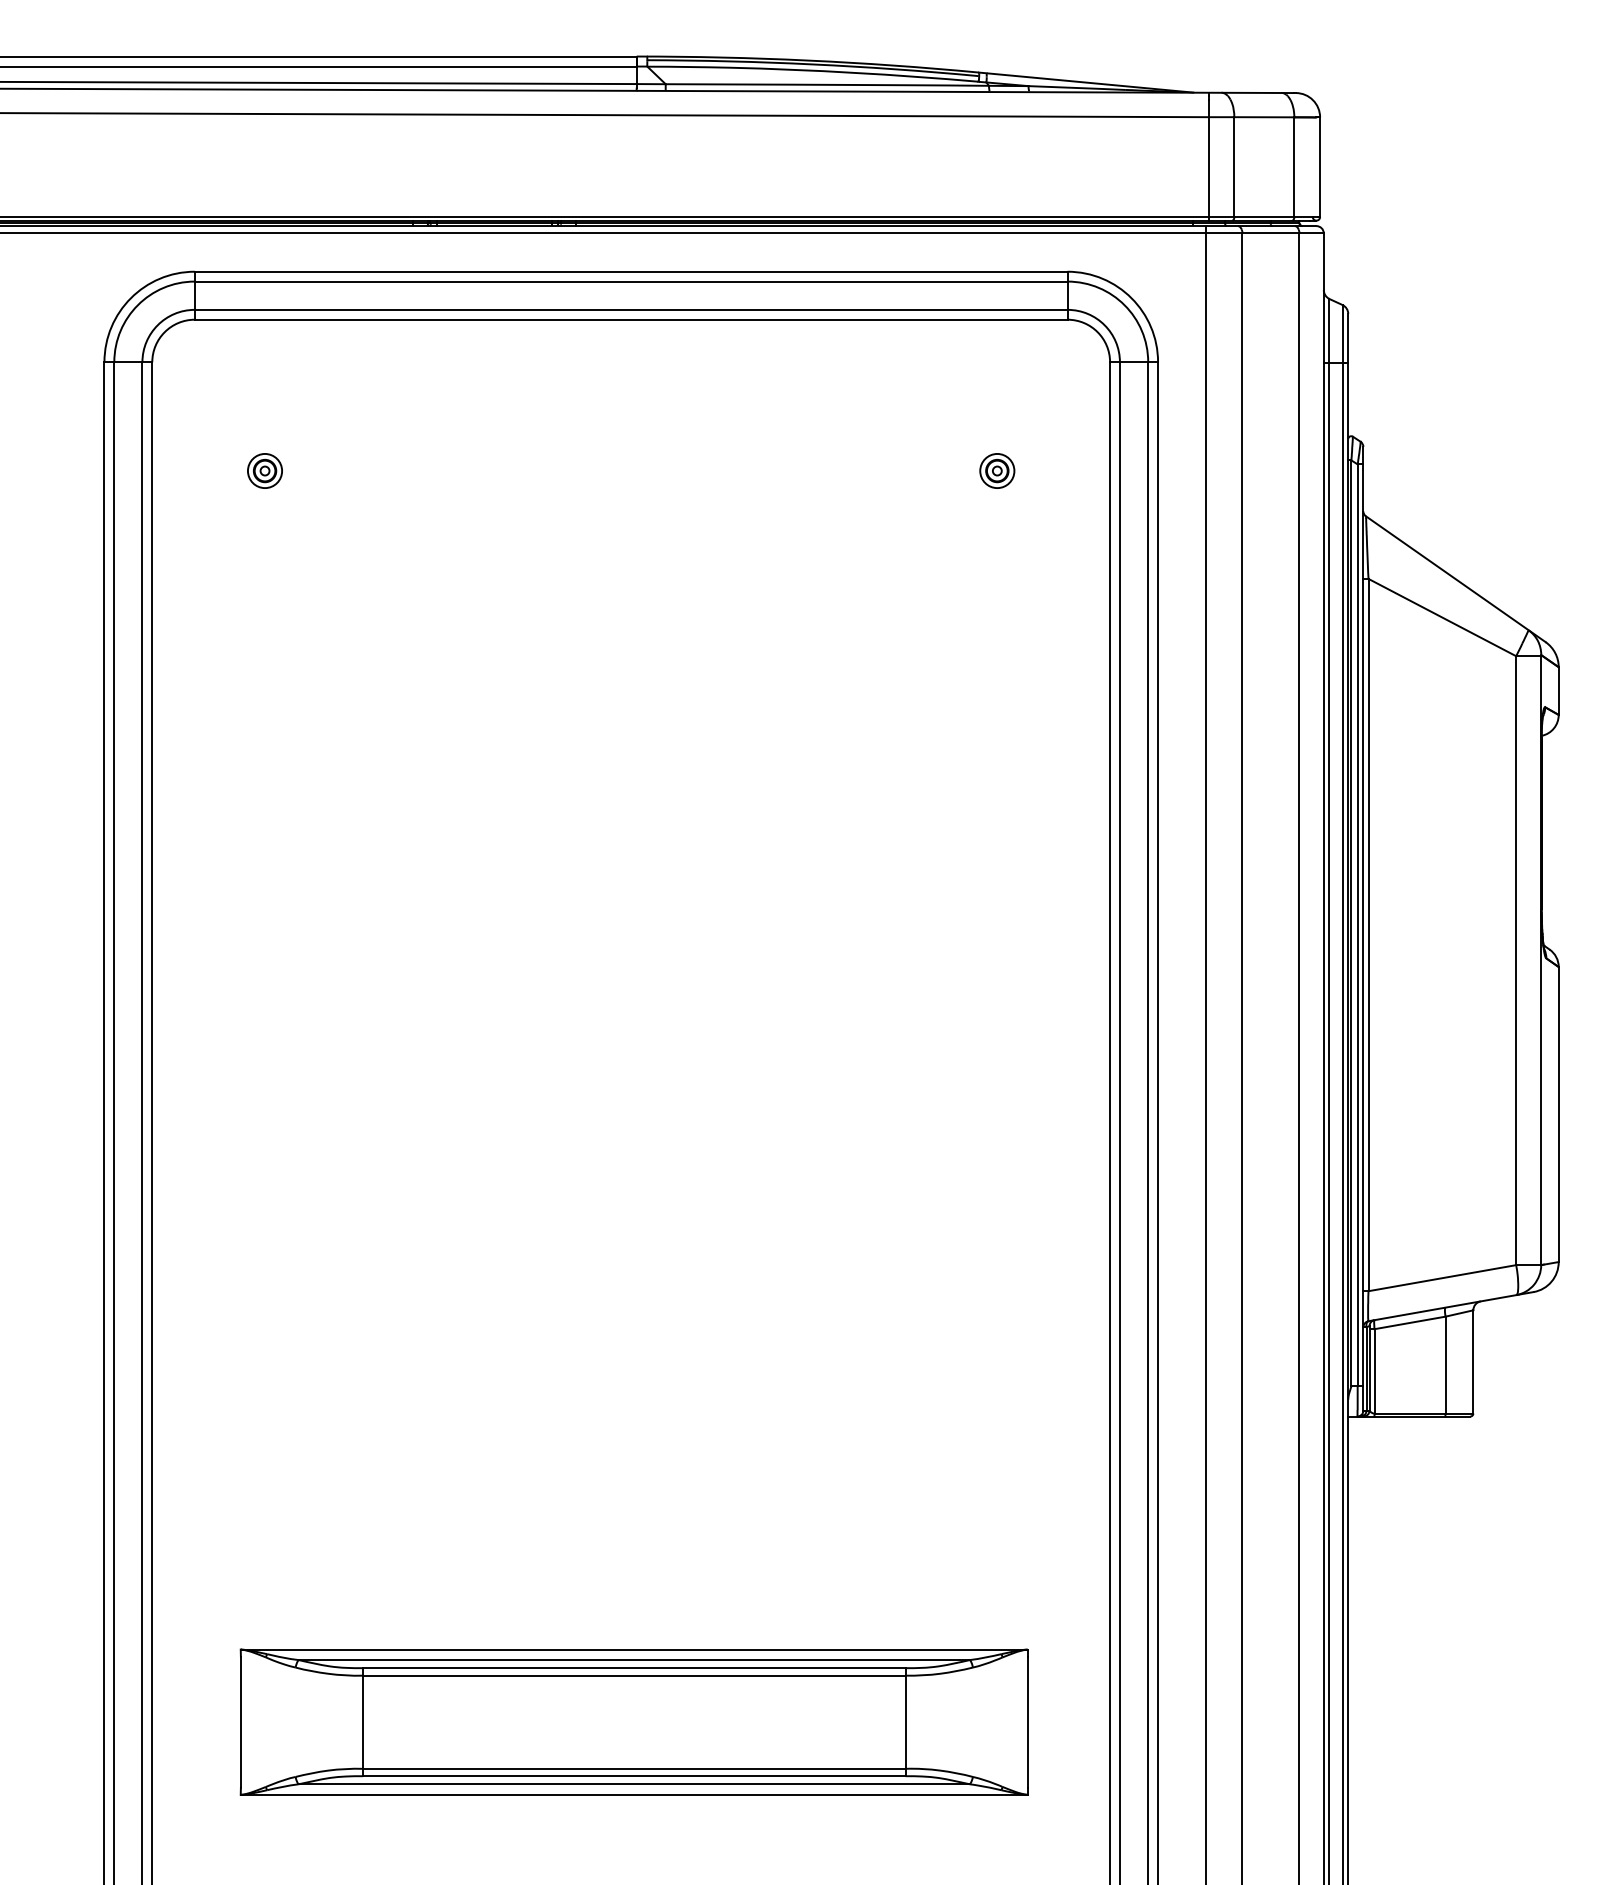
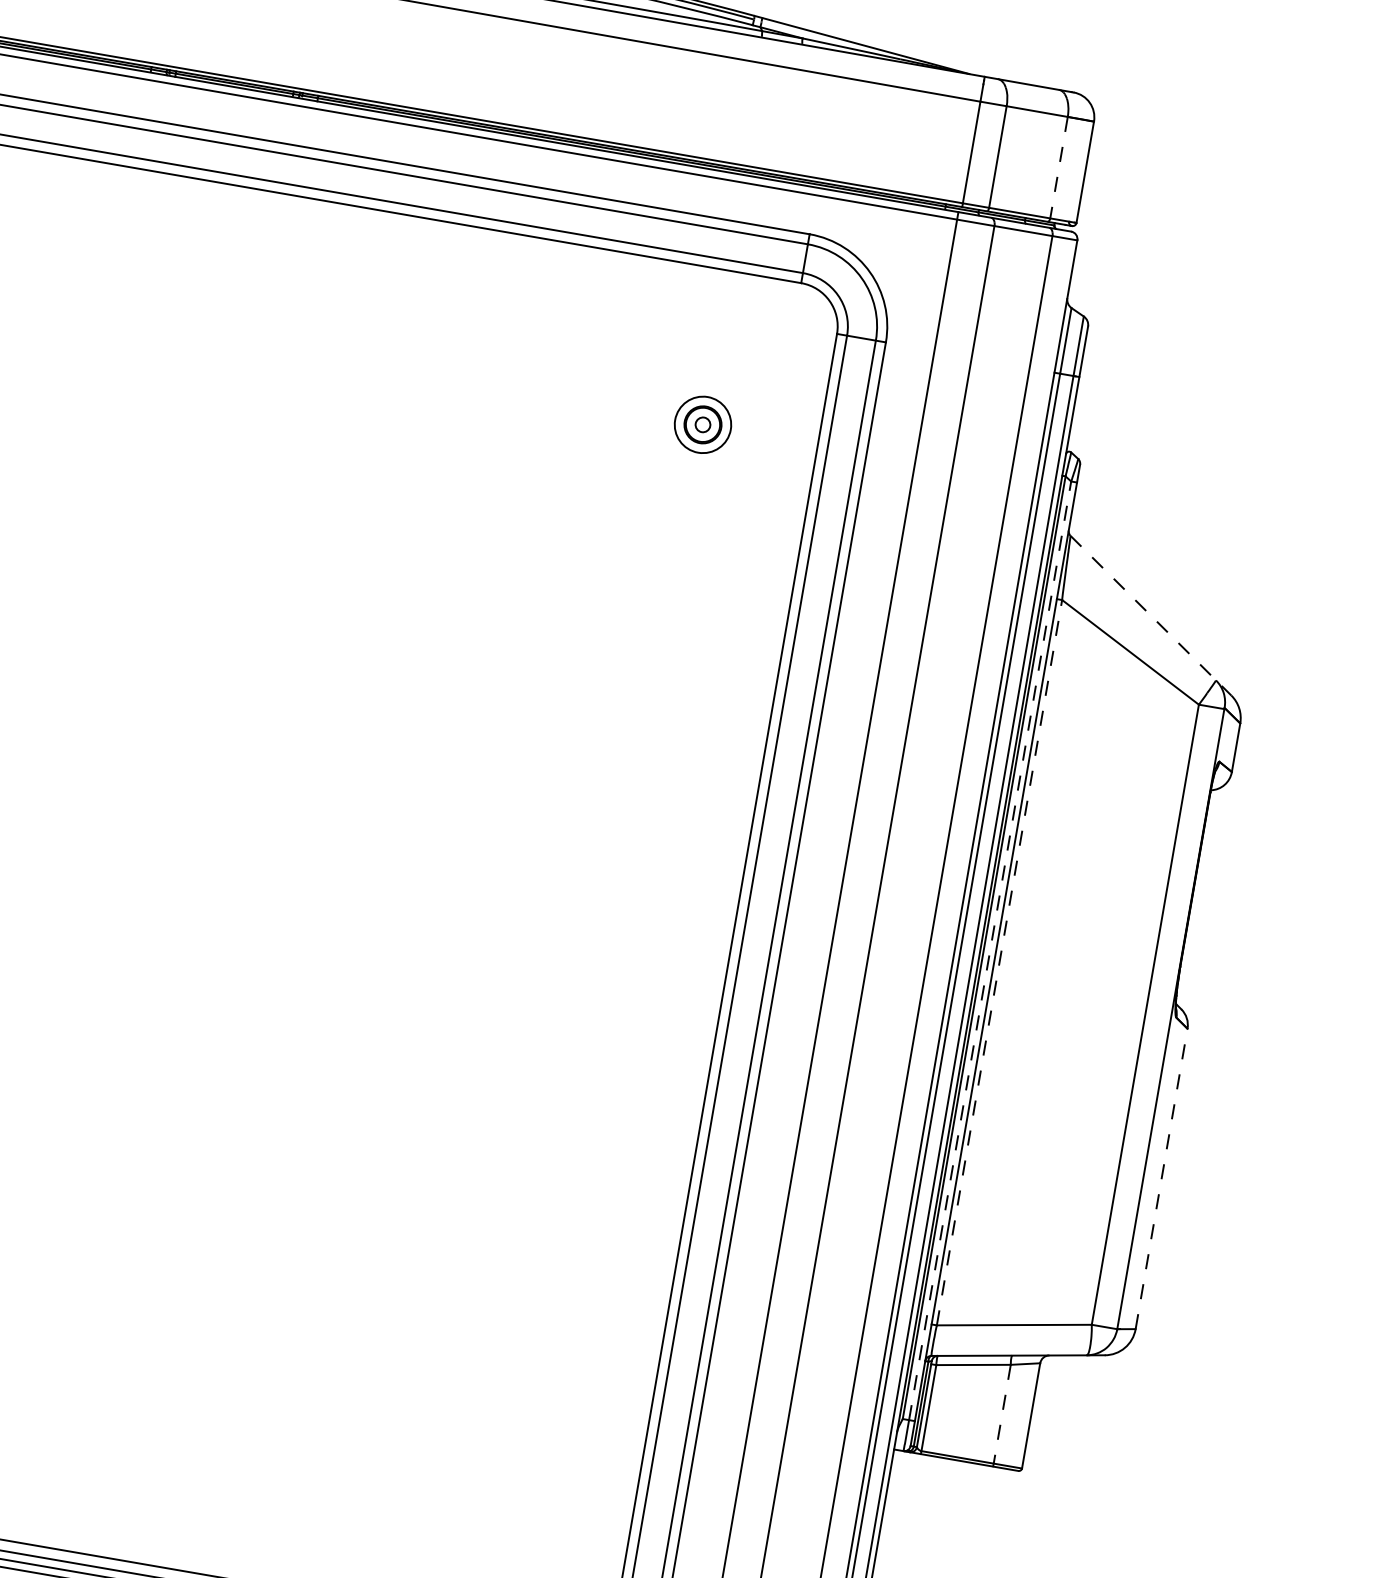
line: (1294, 167) -> (1059, 168), solid -> dashed
part: (997, 470) -> (703, 424), size x1.6
line: (1455, 579) -> (1150, 615), solid -> dashed
line: (1357, 925) -> (989, 951), solid -> dashed
line: (1368, 934) -> (999, 962), solid -> dashed
line: (1558, 1114) -> (1161, 1178), solid -> dashed
line: (1445, 1365) -> (1002, 1414), solid -> dashed

